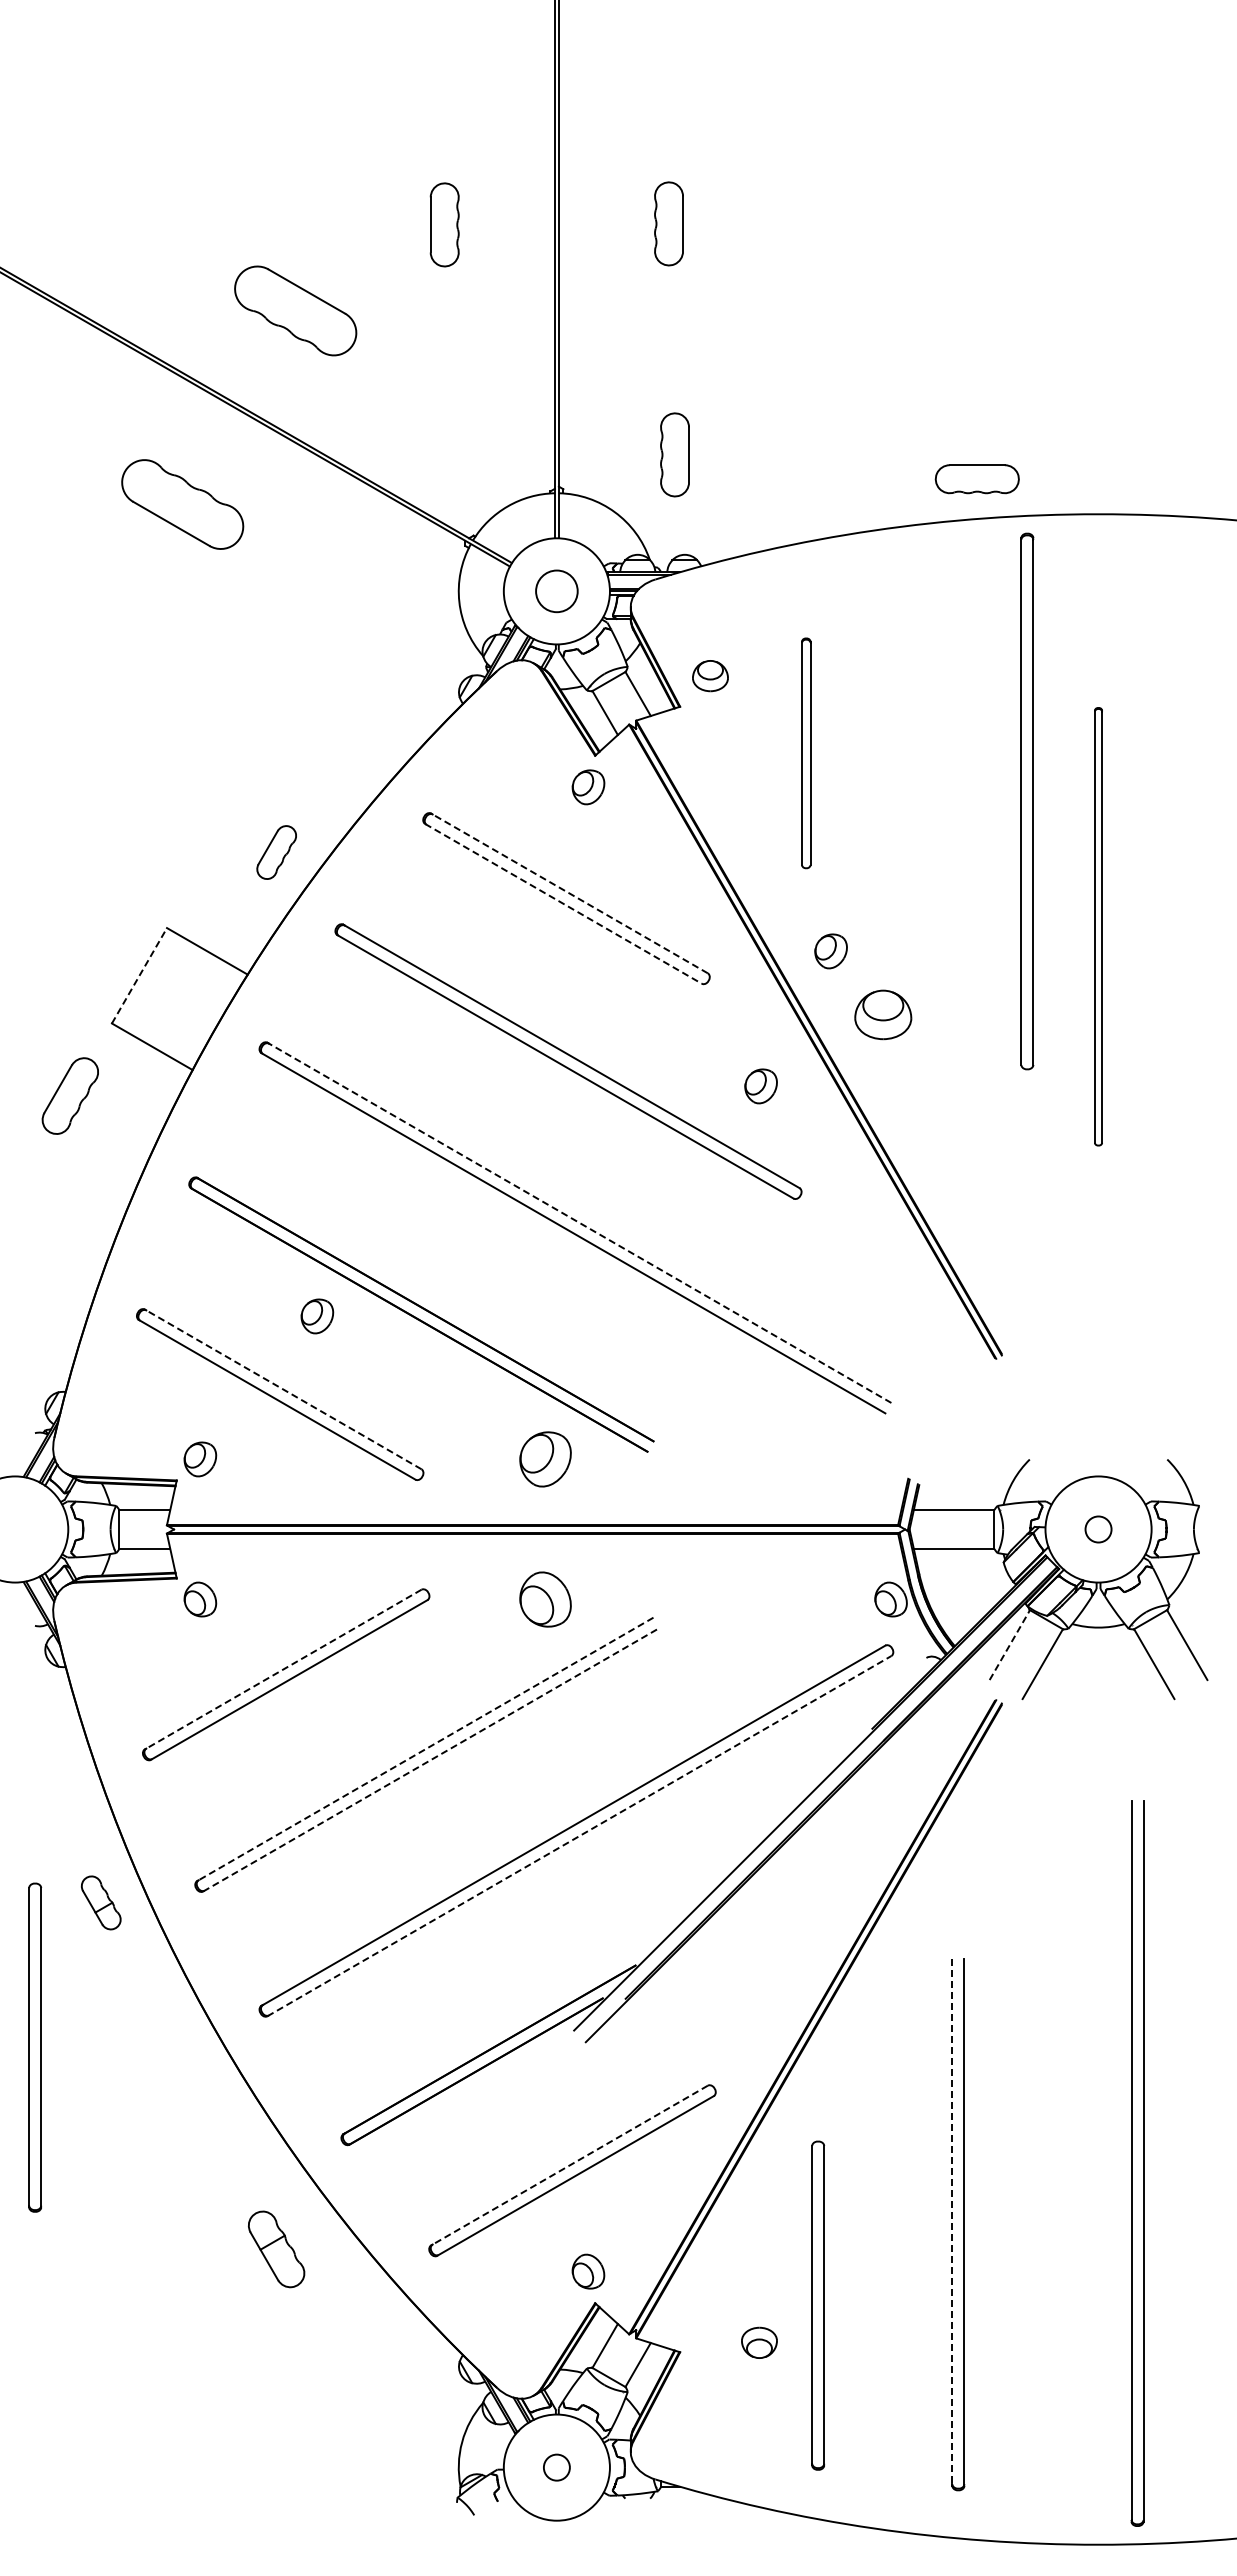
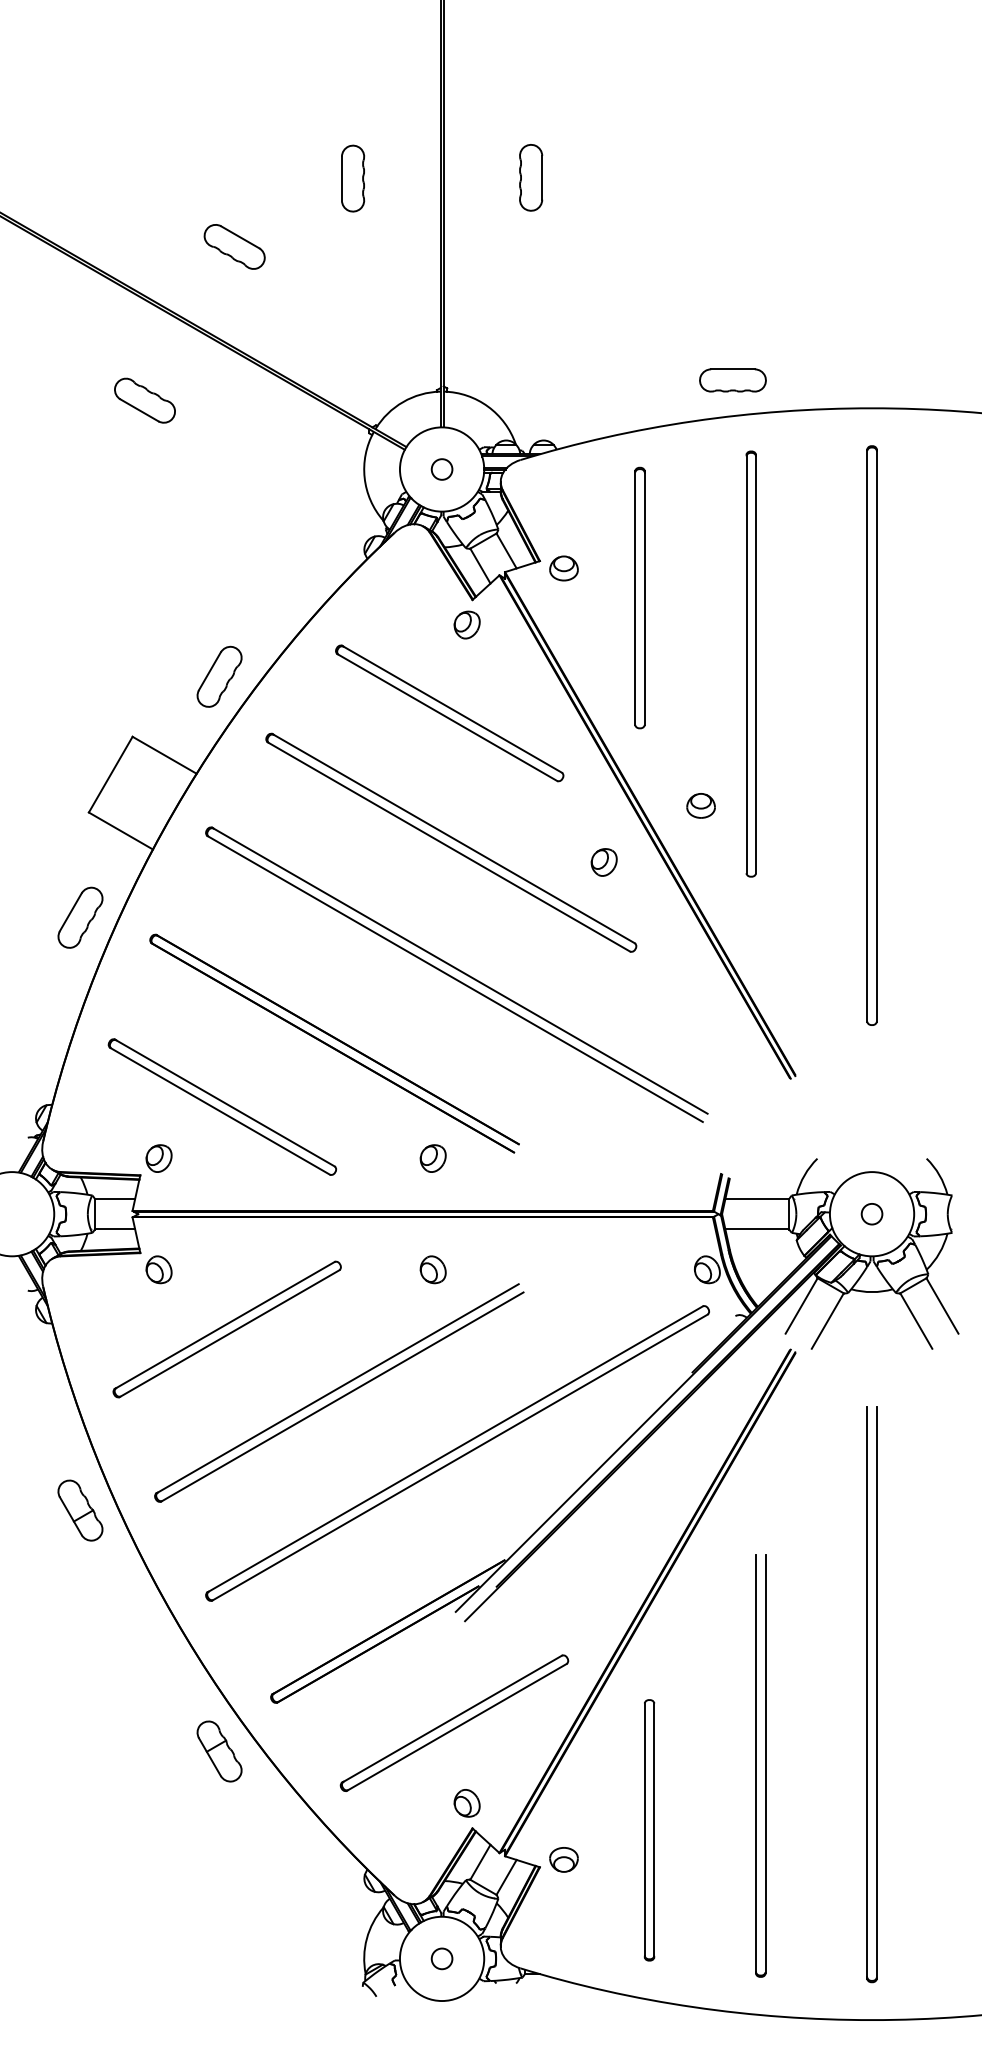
part: (295, 310) -> (234, 246), size x0.62
part: (674, 454) -> (535, 360), removed
part: (976, 479) -> (732, 380), moved
part: (182, 504) -> (144, 400), size x0.62
circle: (556, 591) -> (441, 469), size x0.62
part: (710, 676) -> (564, 568), moved
part: (806, 753) -> (640, 598), size x1.43
part: (1027, 801) -> (751, 664), moved
part: (276, 852) -> (219, 676), size x1.43
line: (569, 893) -> (452, 709), dashed -> solid
line: (563, 903) -> (447, 717), dashed -> solid
part: (1098, 926) -> (872, 735), size x1.67
part: (830, 951) -> (659, 755), removed
line: (139, 975) -> (110, 774), dashed -> solid
part: (882, 1015) -> (700, 806), size x0.62
part: (69, 1095) -> (79, 917), moved
line: (578, 1222) -> (459, 970), dashed -> solid
part: (317, 1316) -> (252, 1045), removed
line: (283, 1389) -> (225, 1103), dashed -> solid
part: (545, 1459) -> (433, 1158), size x0.62
part: (545, 1599) -> (433, 1269), size x0.62
line: (1010, 1644) -> (802, 1305), dashed -> solid
line: (283, 1669) -> (225, 1325), dashed -> solid
line: (424, 1749) -> (337, 1388), dashed -> solid
line: (431, 1759) -> (342, 1396), dashed -> solid
line: (579, 1835) -> (460, 1457), dashed -> solid
part: (100, 1902) -> (79, 1510), size x1.43
part: (35, 2047) -> (28, 1625), removed
part: (1137, 2163) -> (872, 1694), moved
line: (569, 2165) -> (452, 1719), dashed -> solid
line: (952, 2222) -> (756, 1764), dashed -> solid
part: (276, 2249) -> (219, 1751), moved
part: (759, 2342) -> (564, 1859), moved

